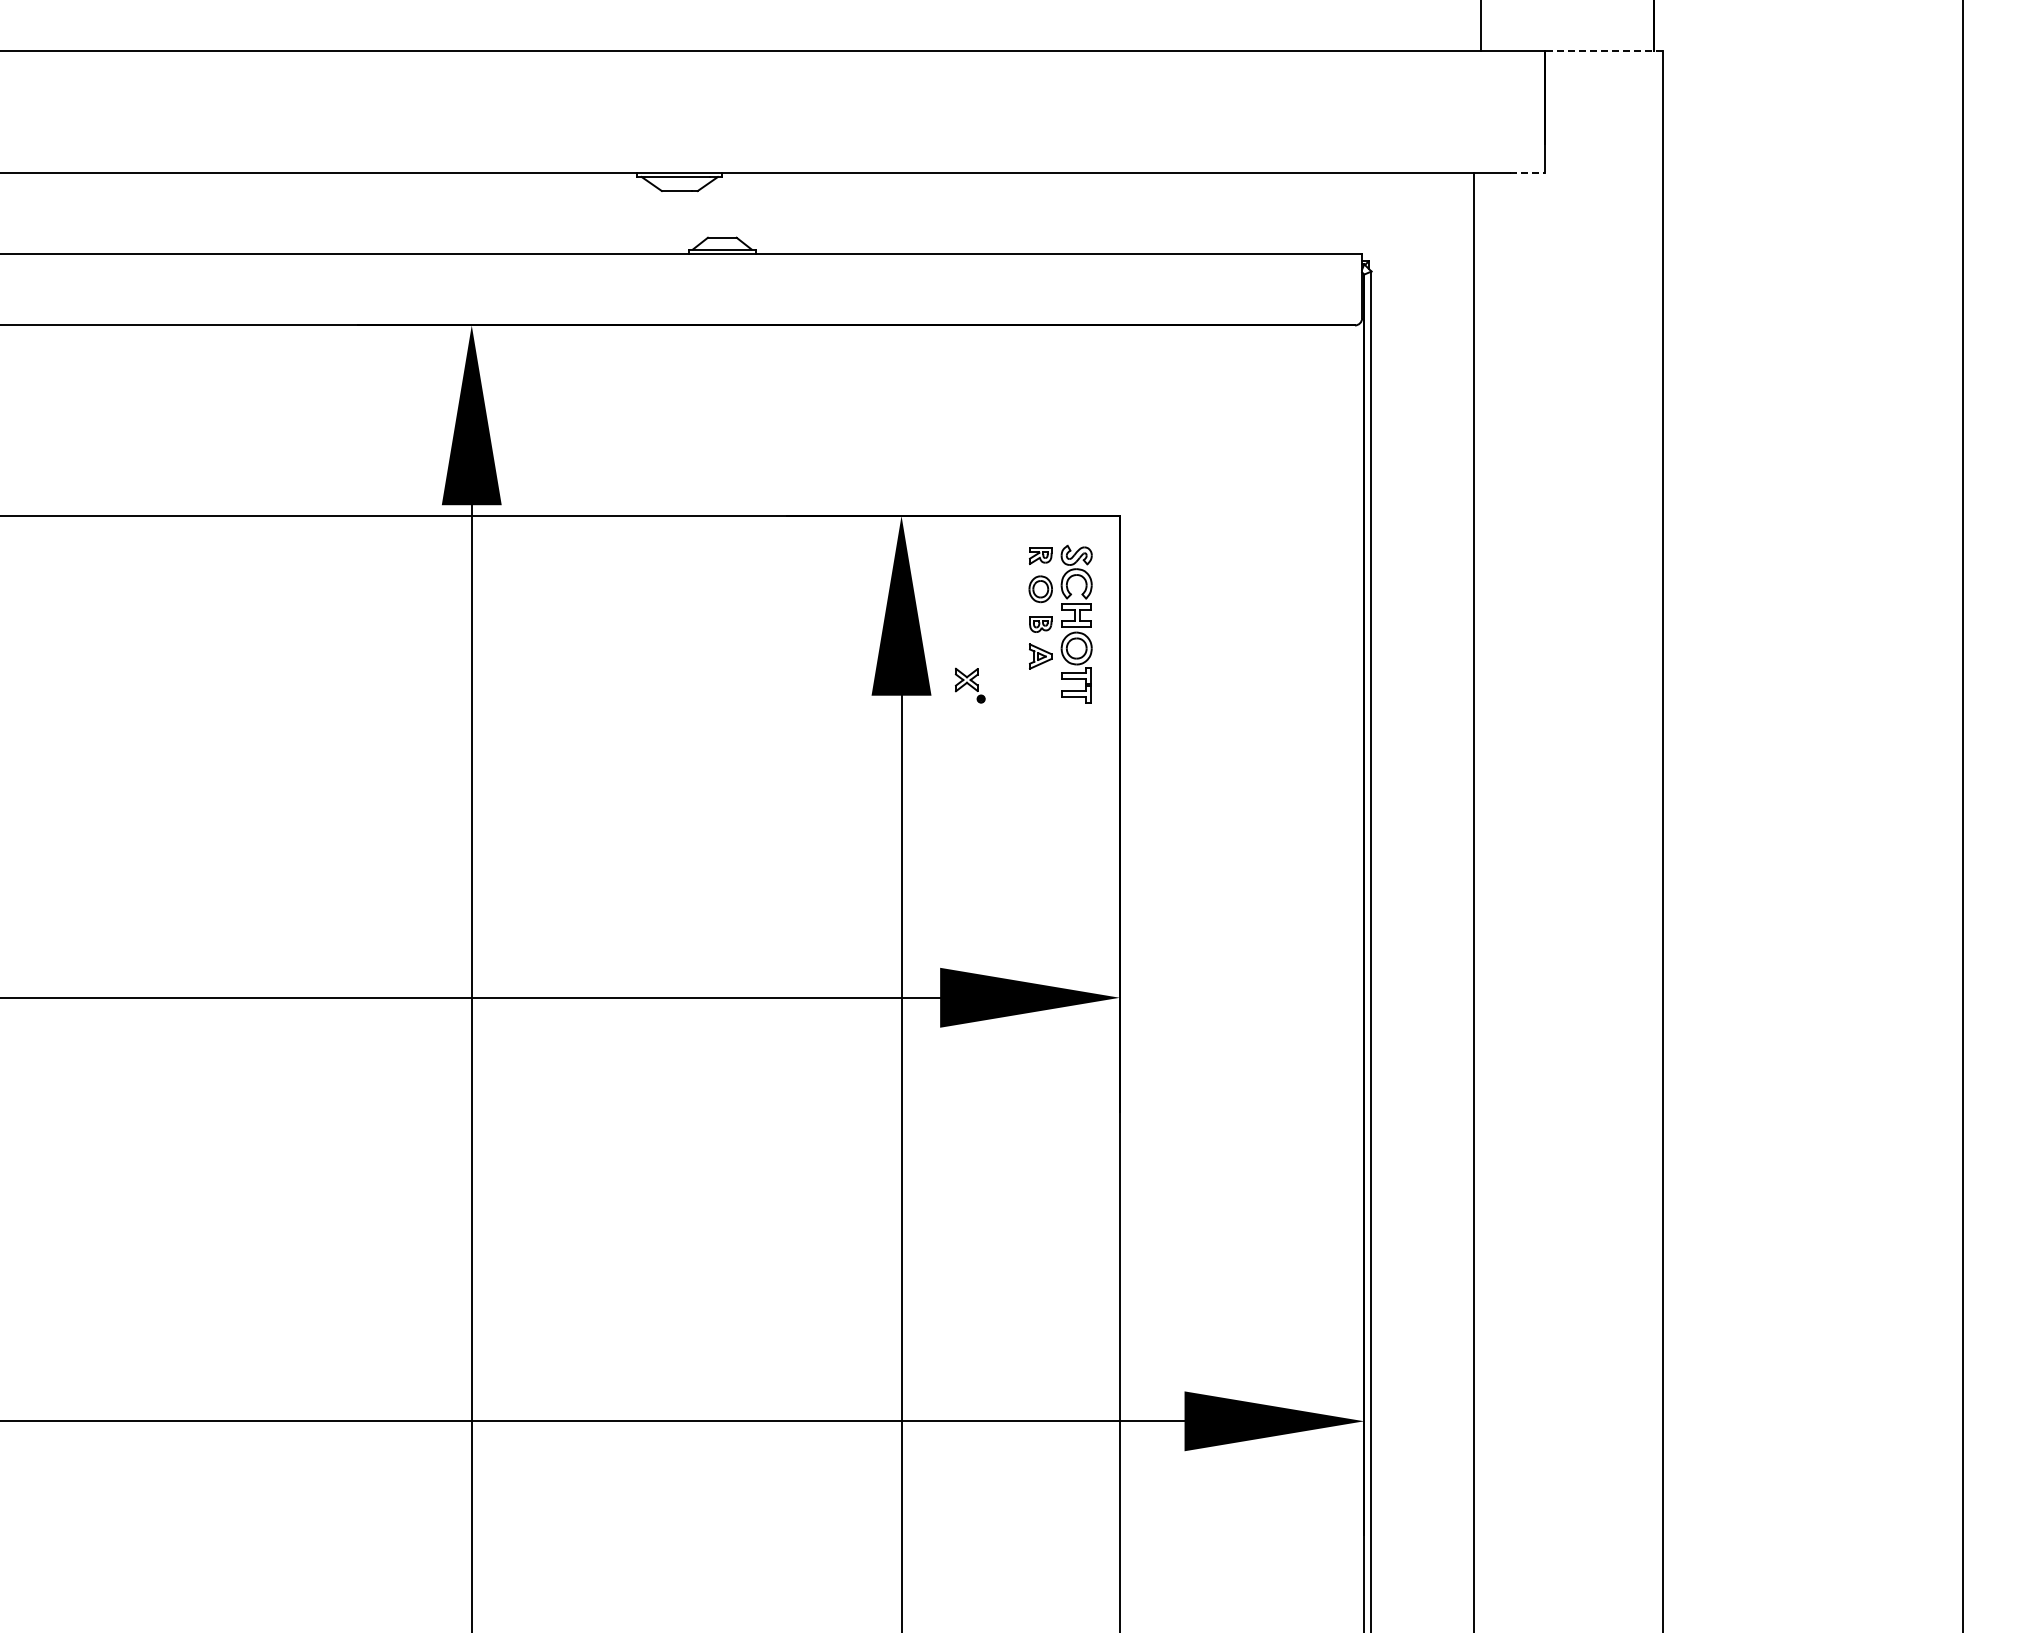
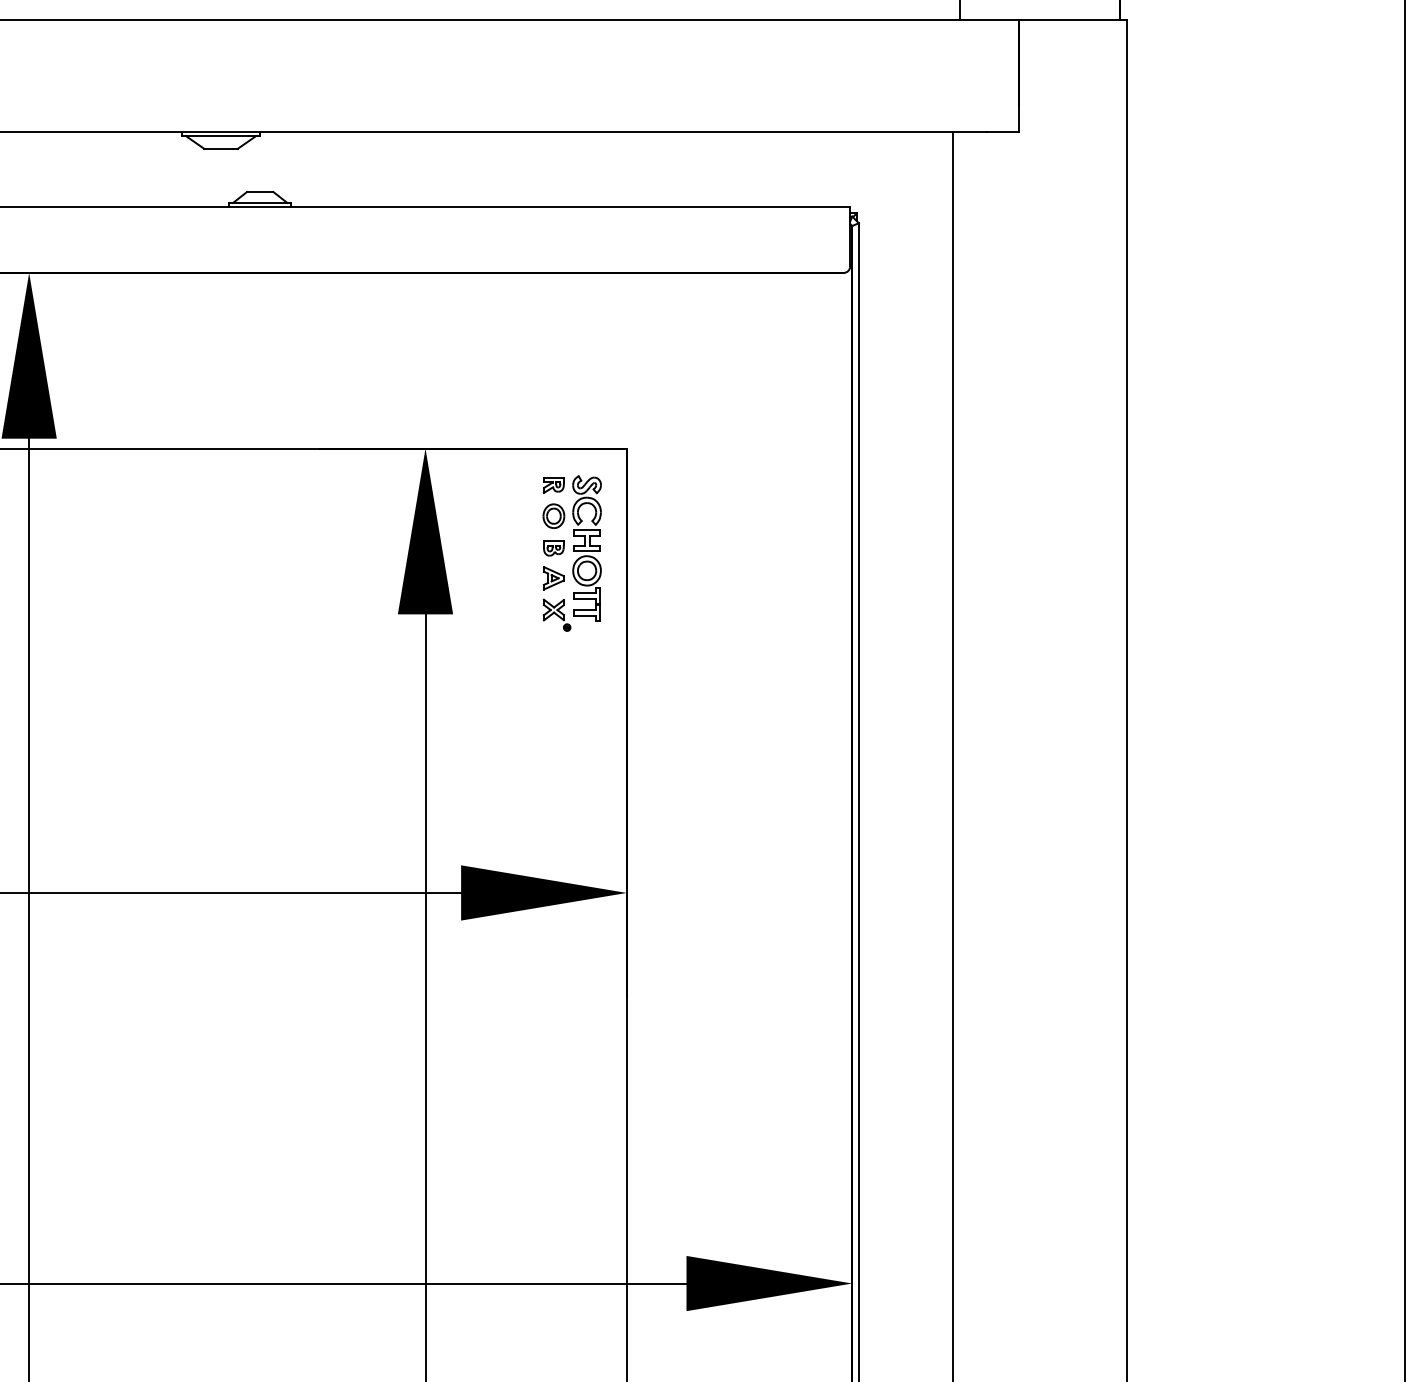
line: (1603, 50) -> (1072, 19), dashed -> solid
line: (1527, 173) -> (1002, 132), dashed -> solid
part: (969, 685) -> (556, 615), moved

